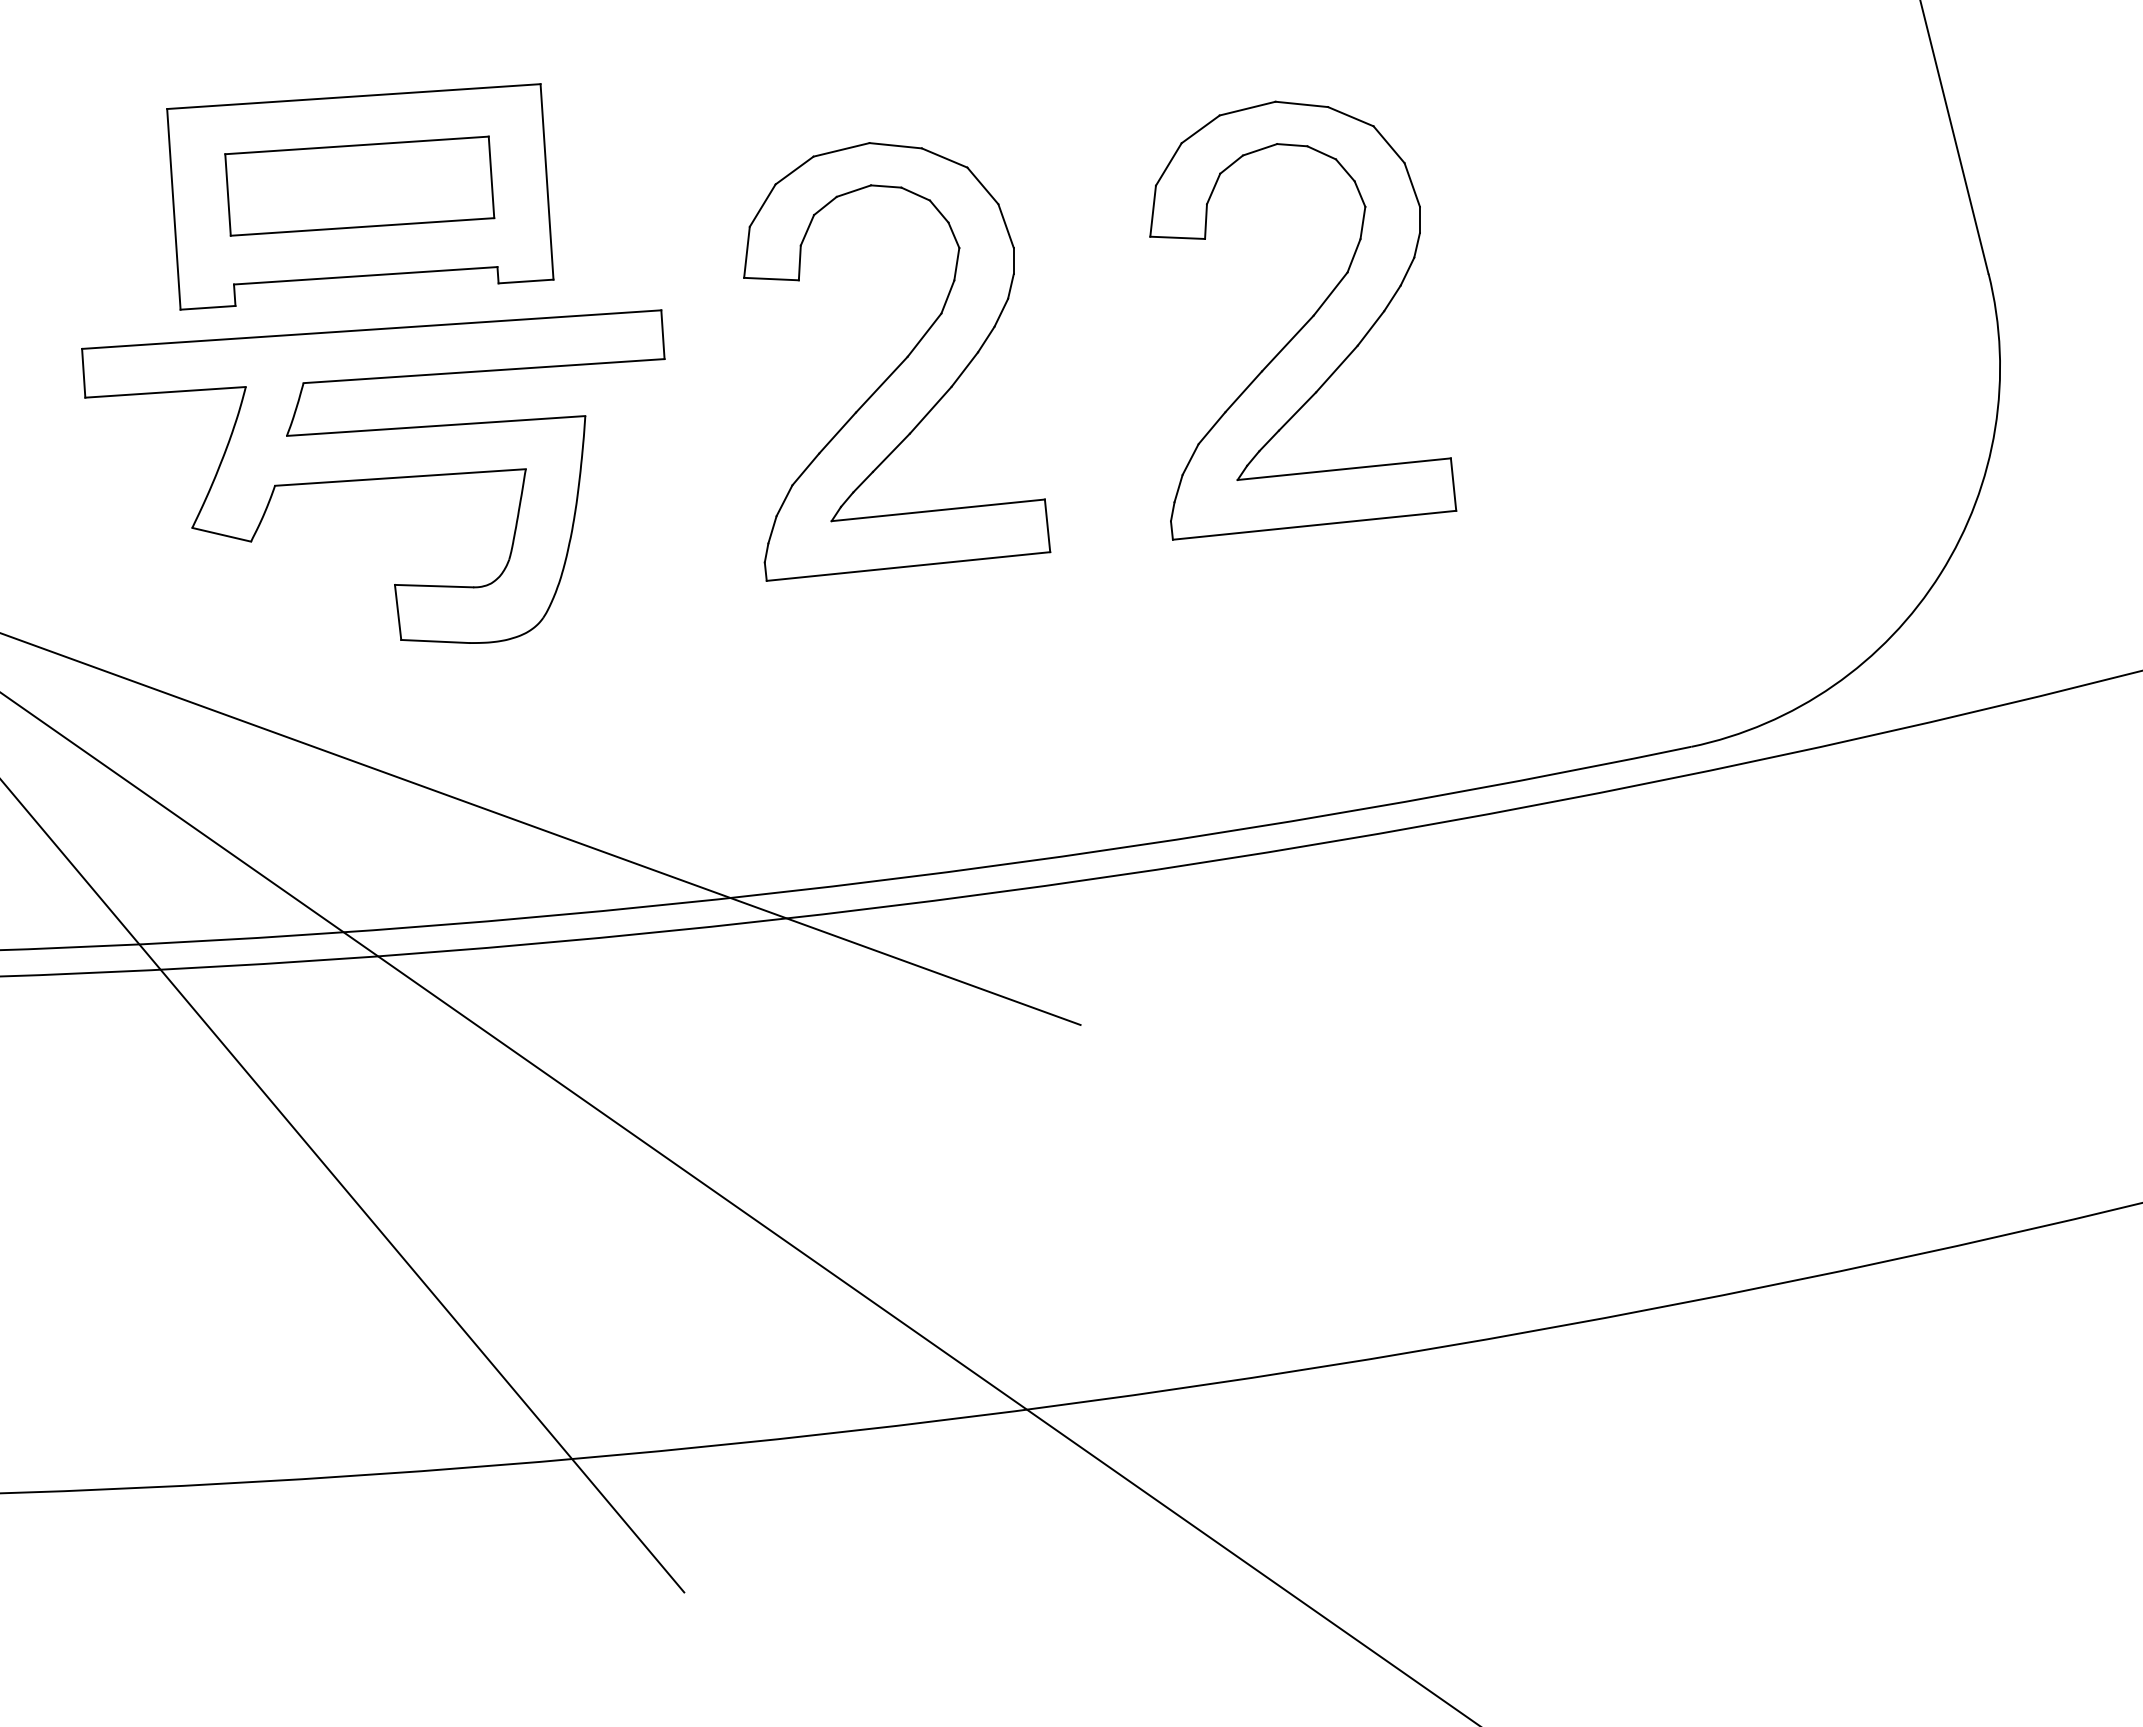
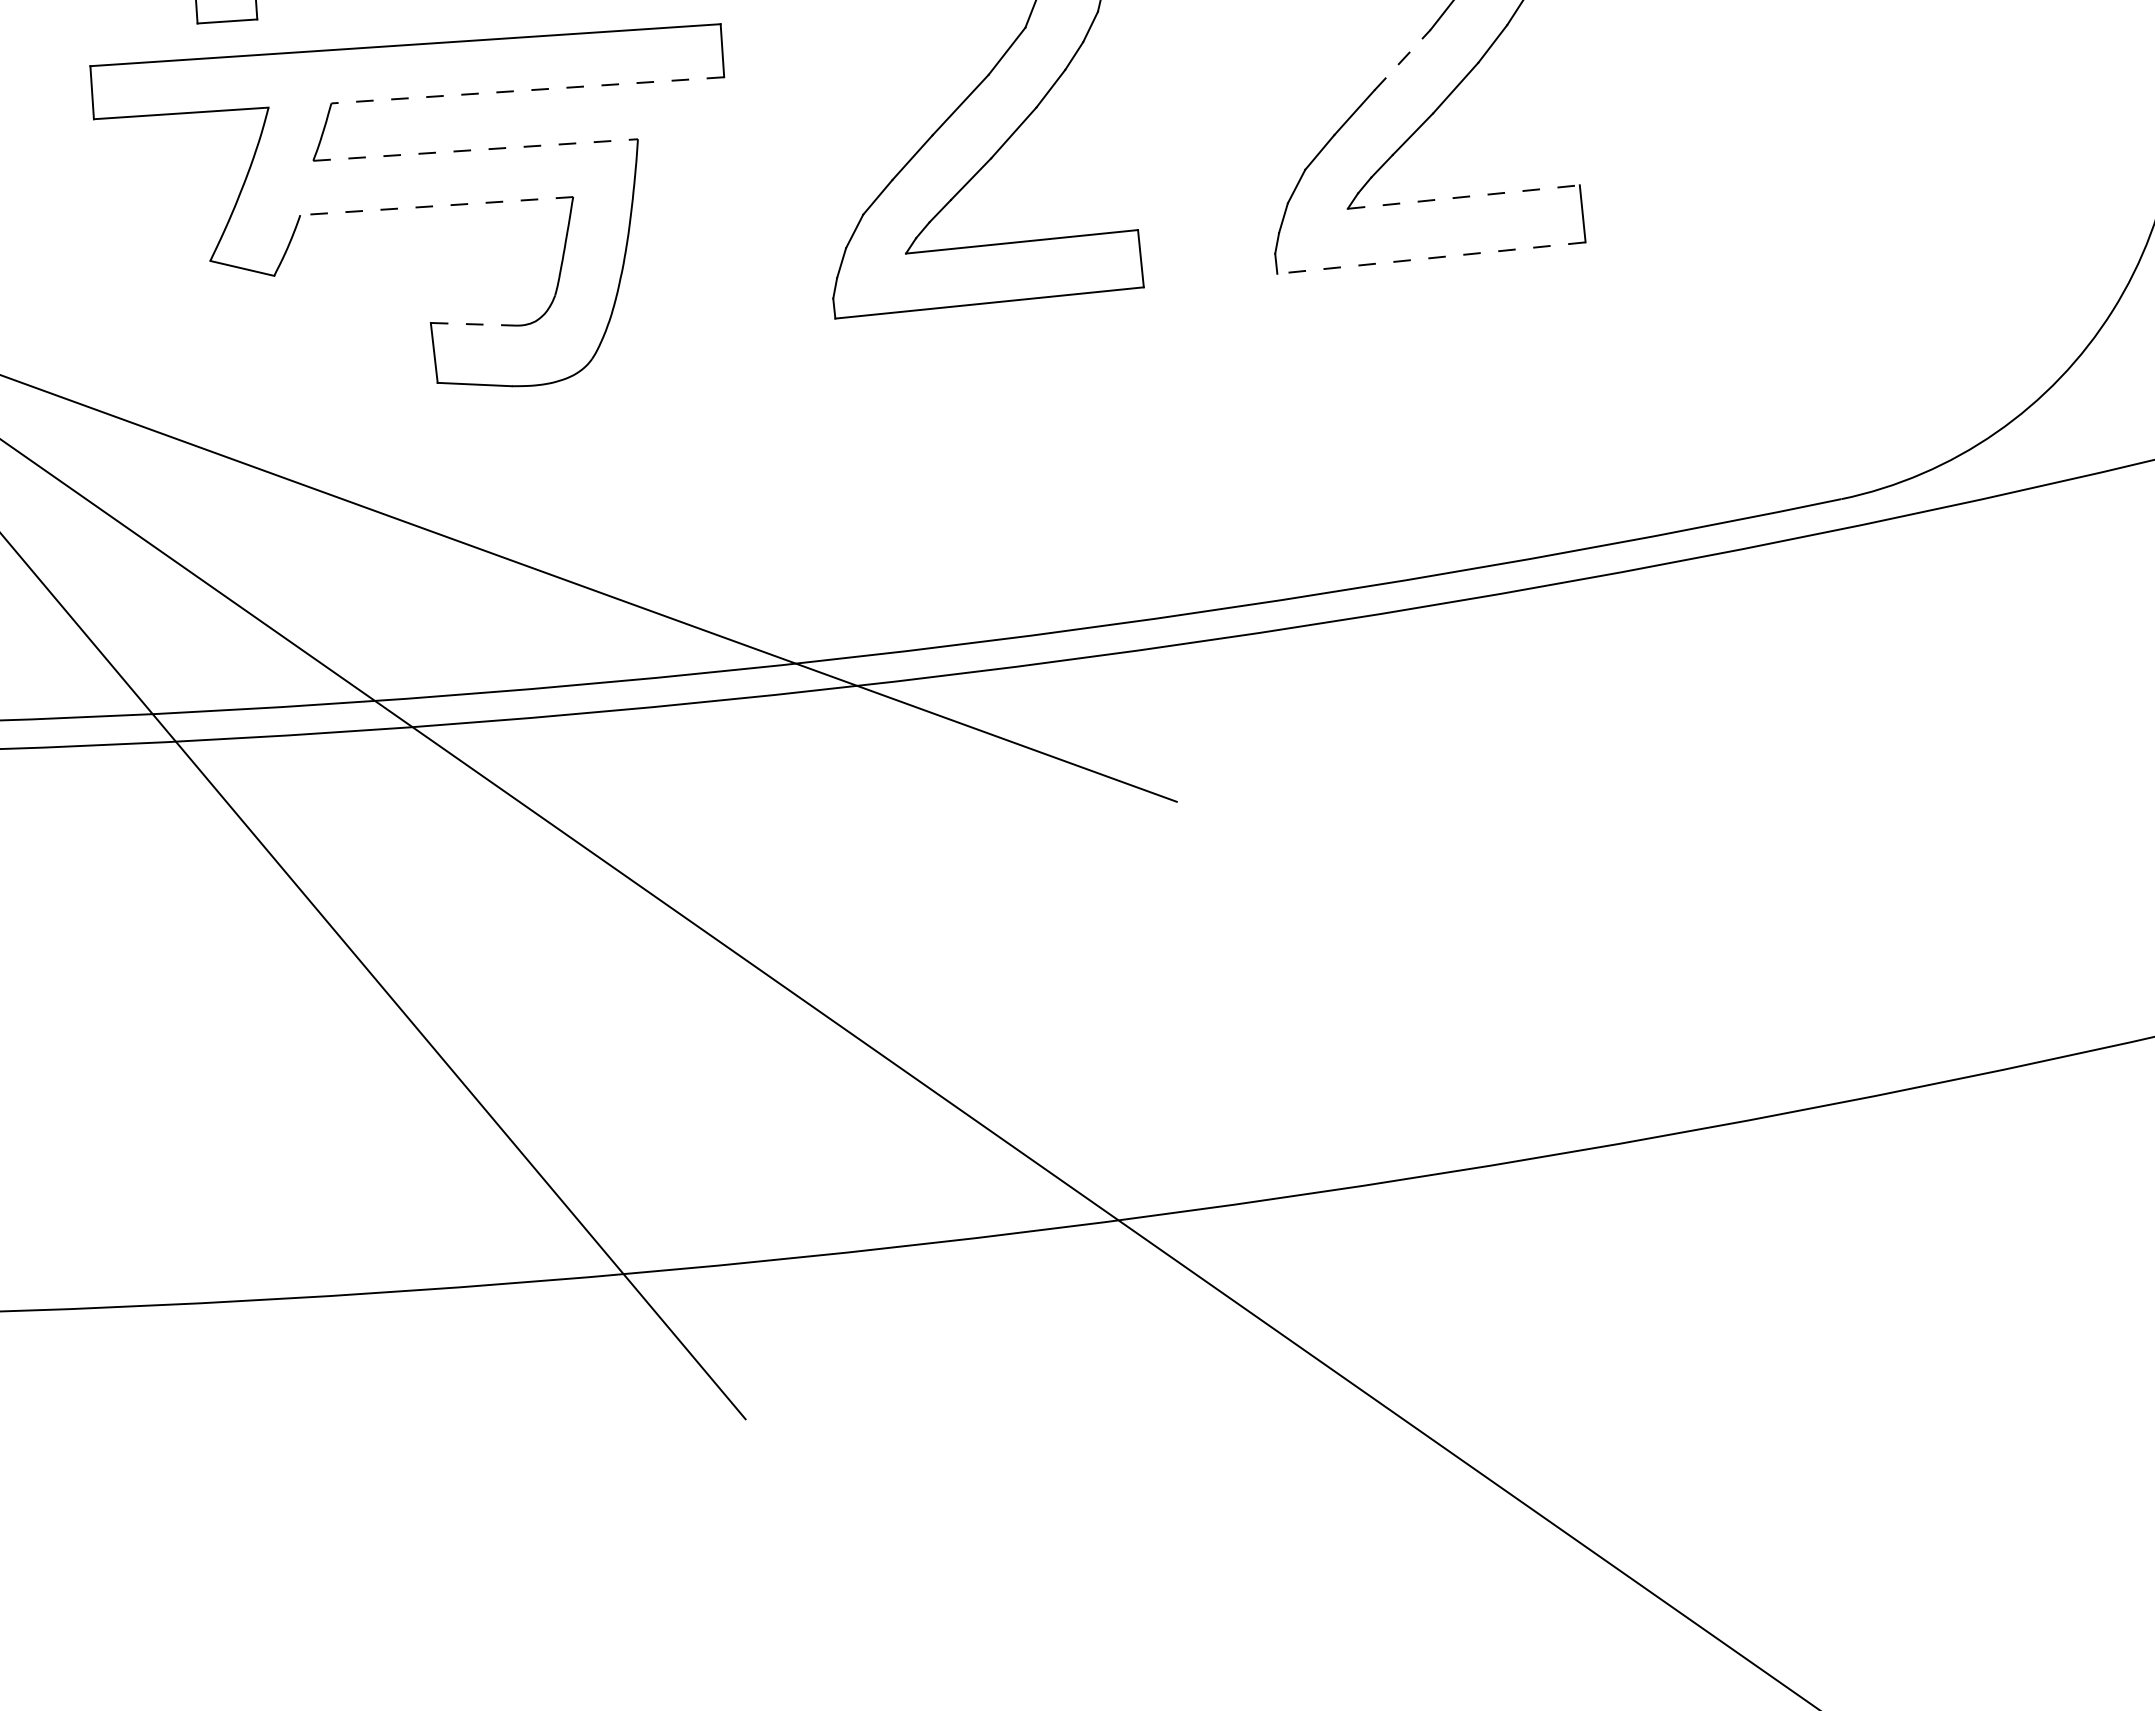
line: (1287, 343) -> (1402, 60), solid -> dashed
line: (484, 371) -> (528, 90), solid -> dashed
line: (436, 425) -> (476, 149), solid -> dashed
line: (1344, 469) -> (1464, 197), solid -> dashed
line: (400, 477) -> (436, 206), solid -> dashed
line: (1314, 525) -> (1431, 258), solid -> dashed
line: (434, 586) -> (473, 324), solid -> dashed

